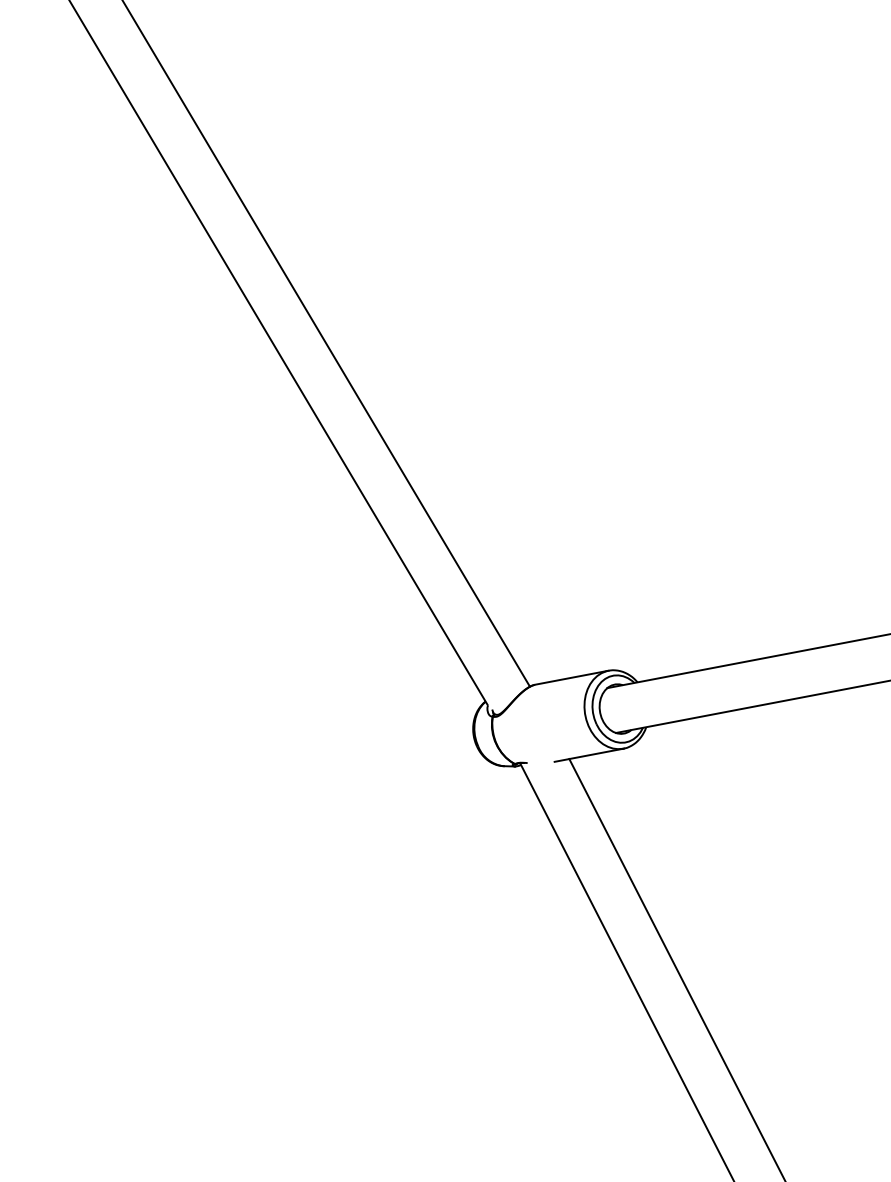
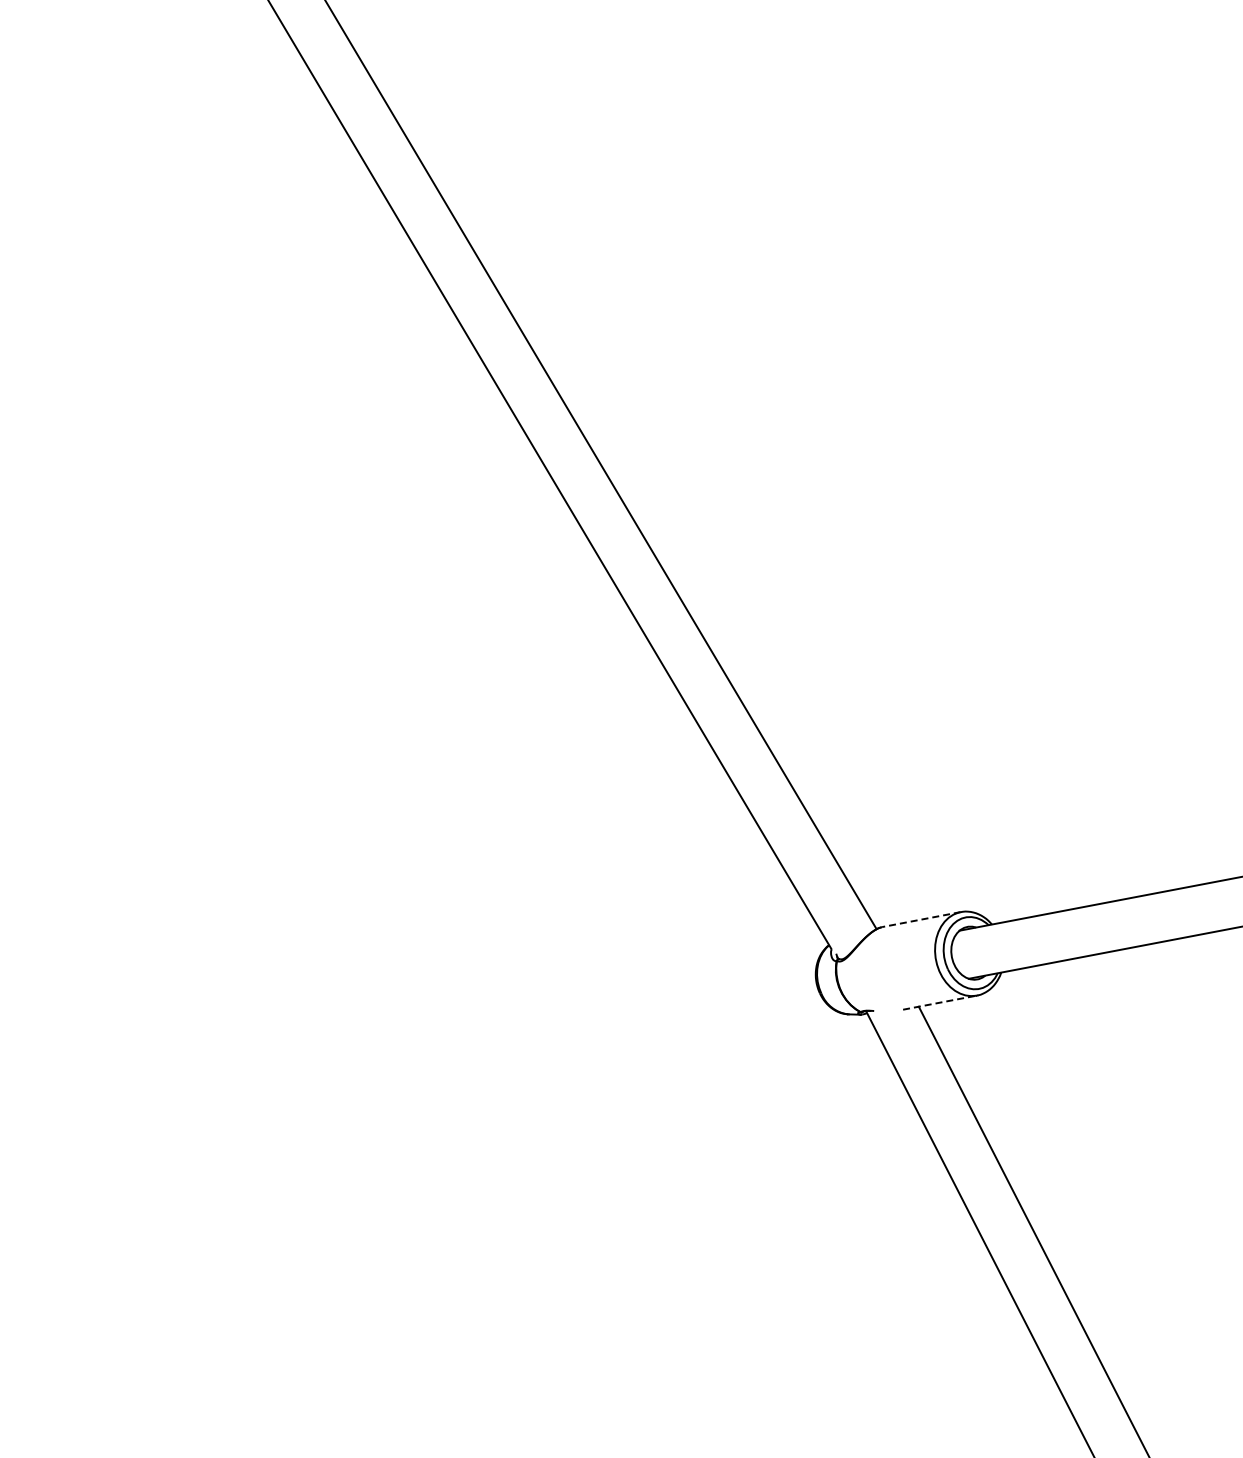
line: (570, 677) -> (920, 919), solid -> dashed
line: (589, 755) -> (940, 1002), solid -> dashed

